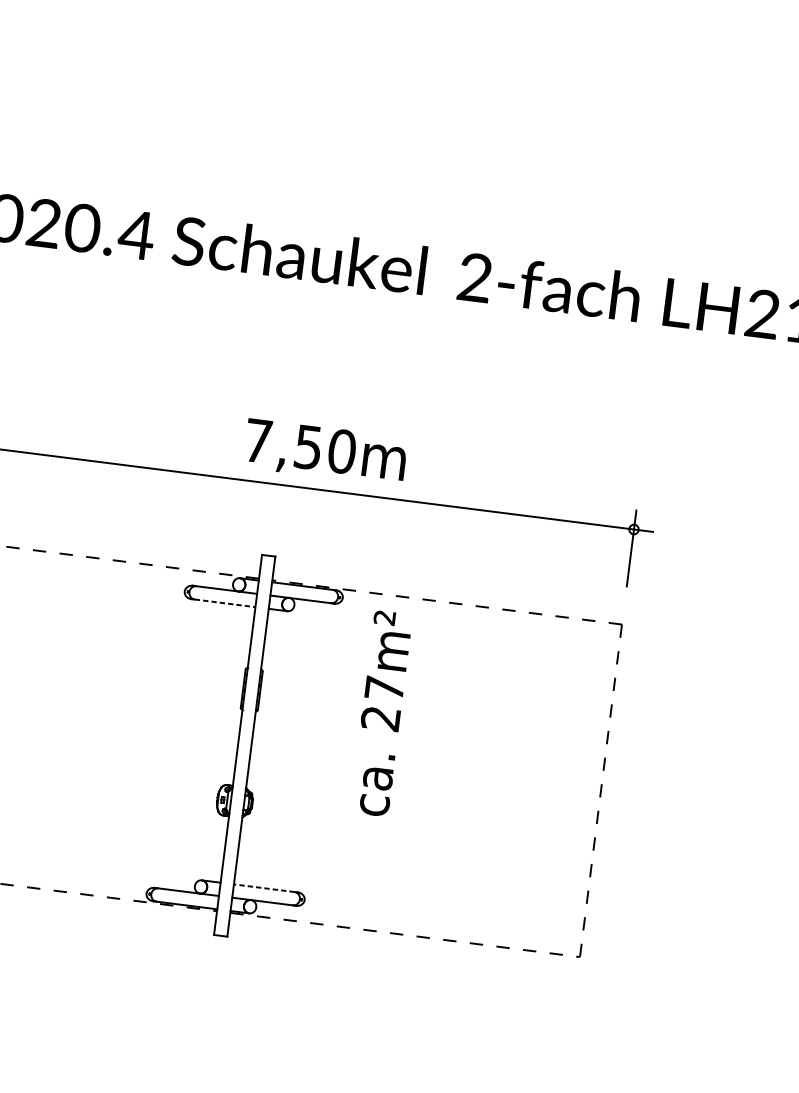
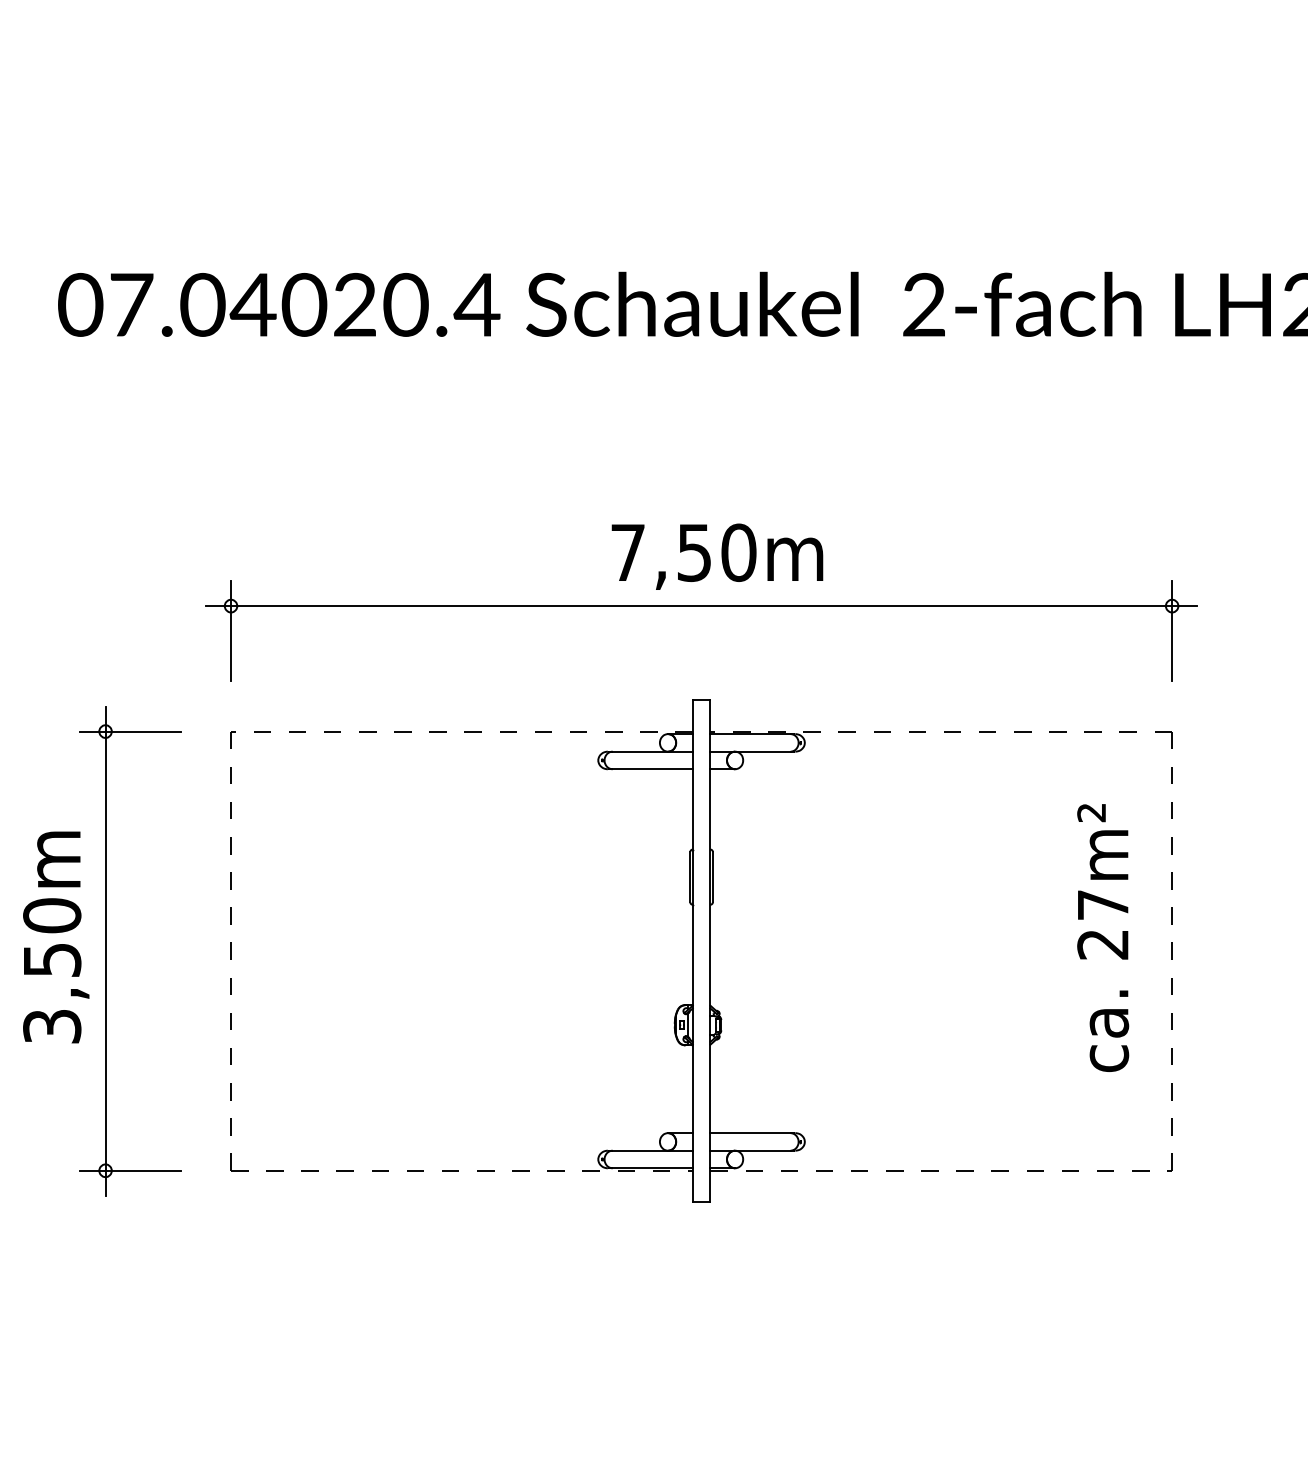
text: (325, 452) -> (717, 556), moved
line: (225, 603) -> (653, 769), dashed -> solid
text: (381, 713) -> (1103, 937), moved
line: (263, 888) -> (749, 1133), dashed -> solid

